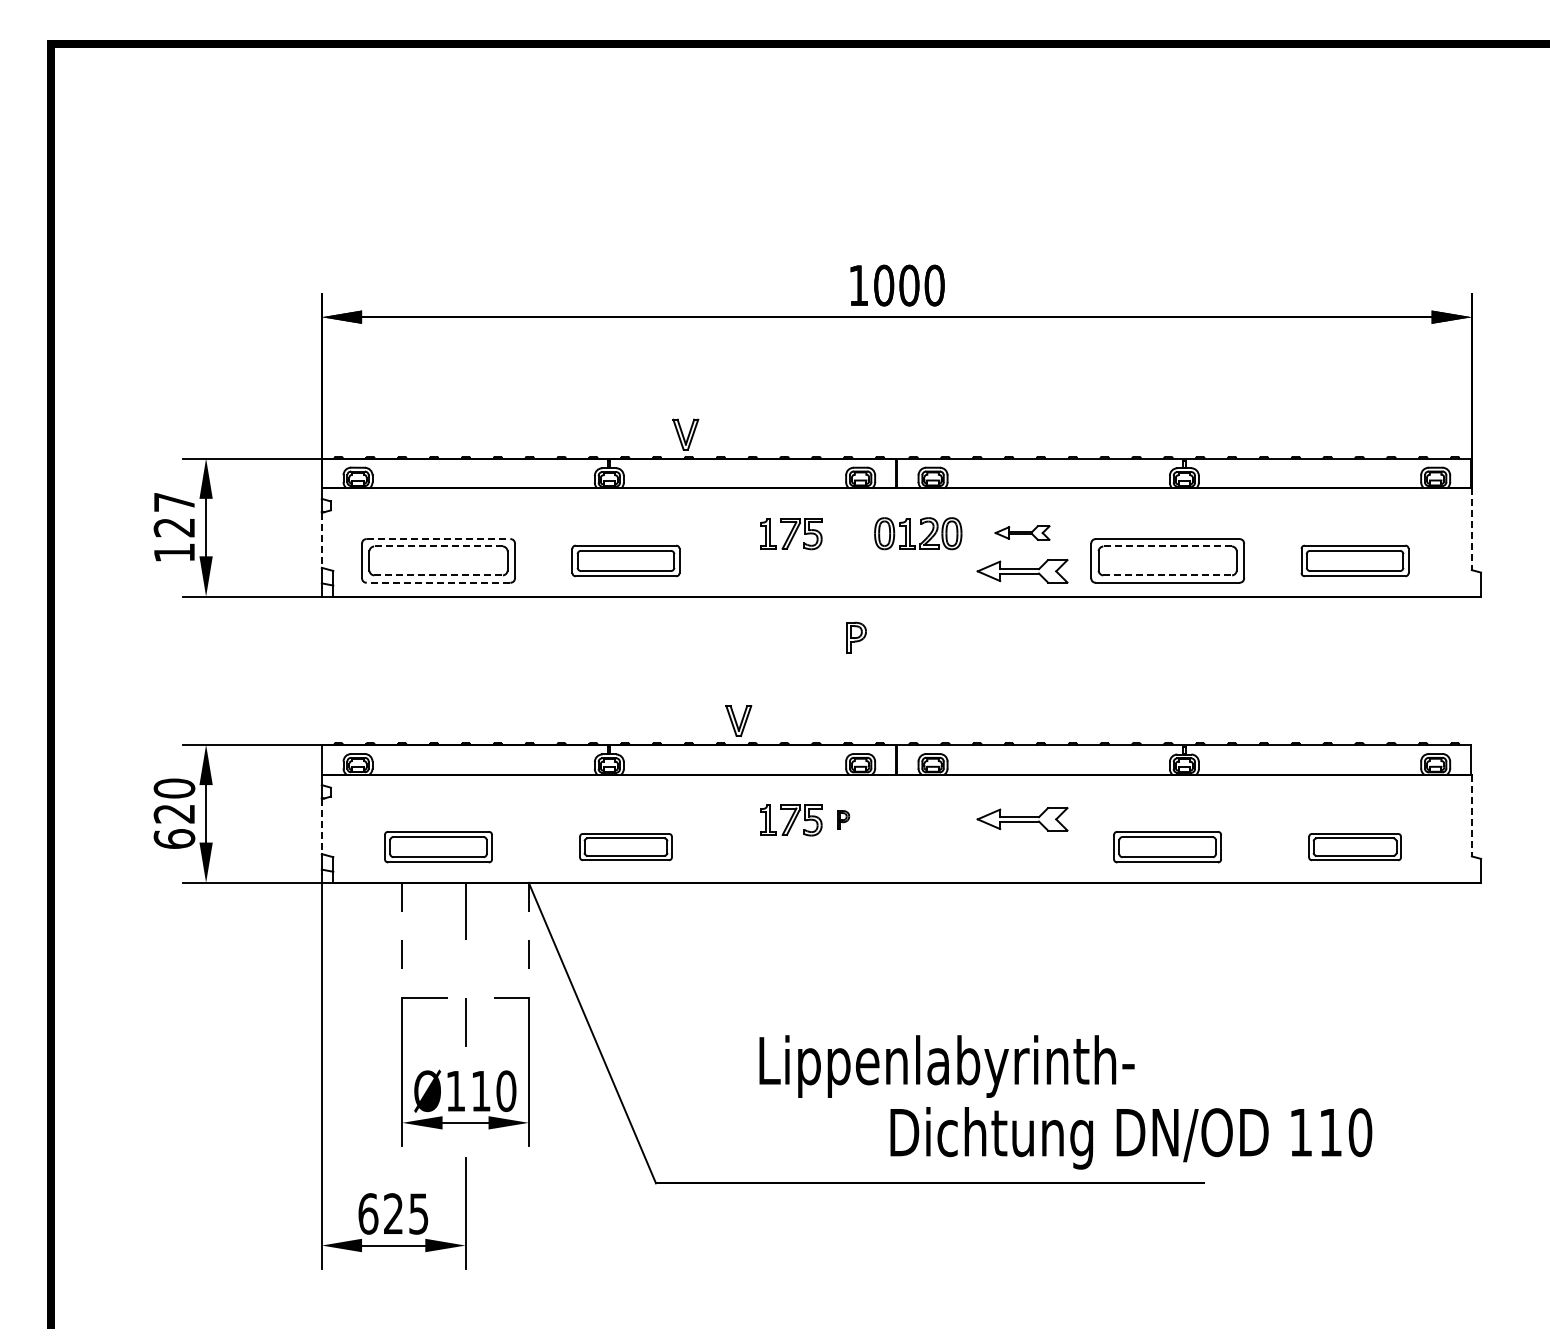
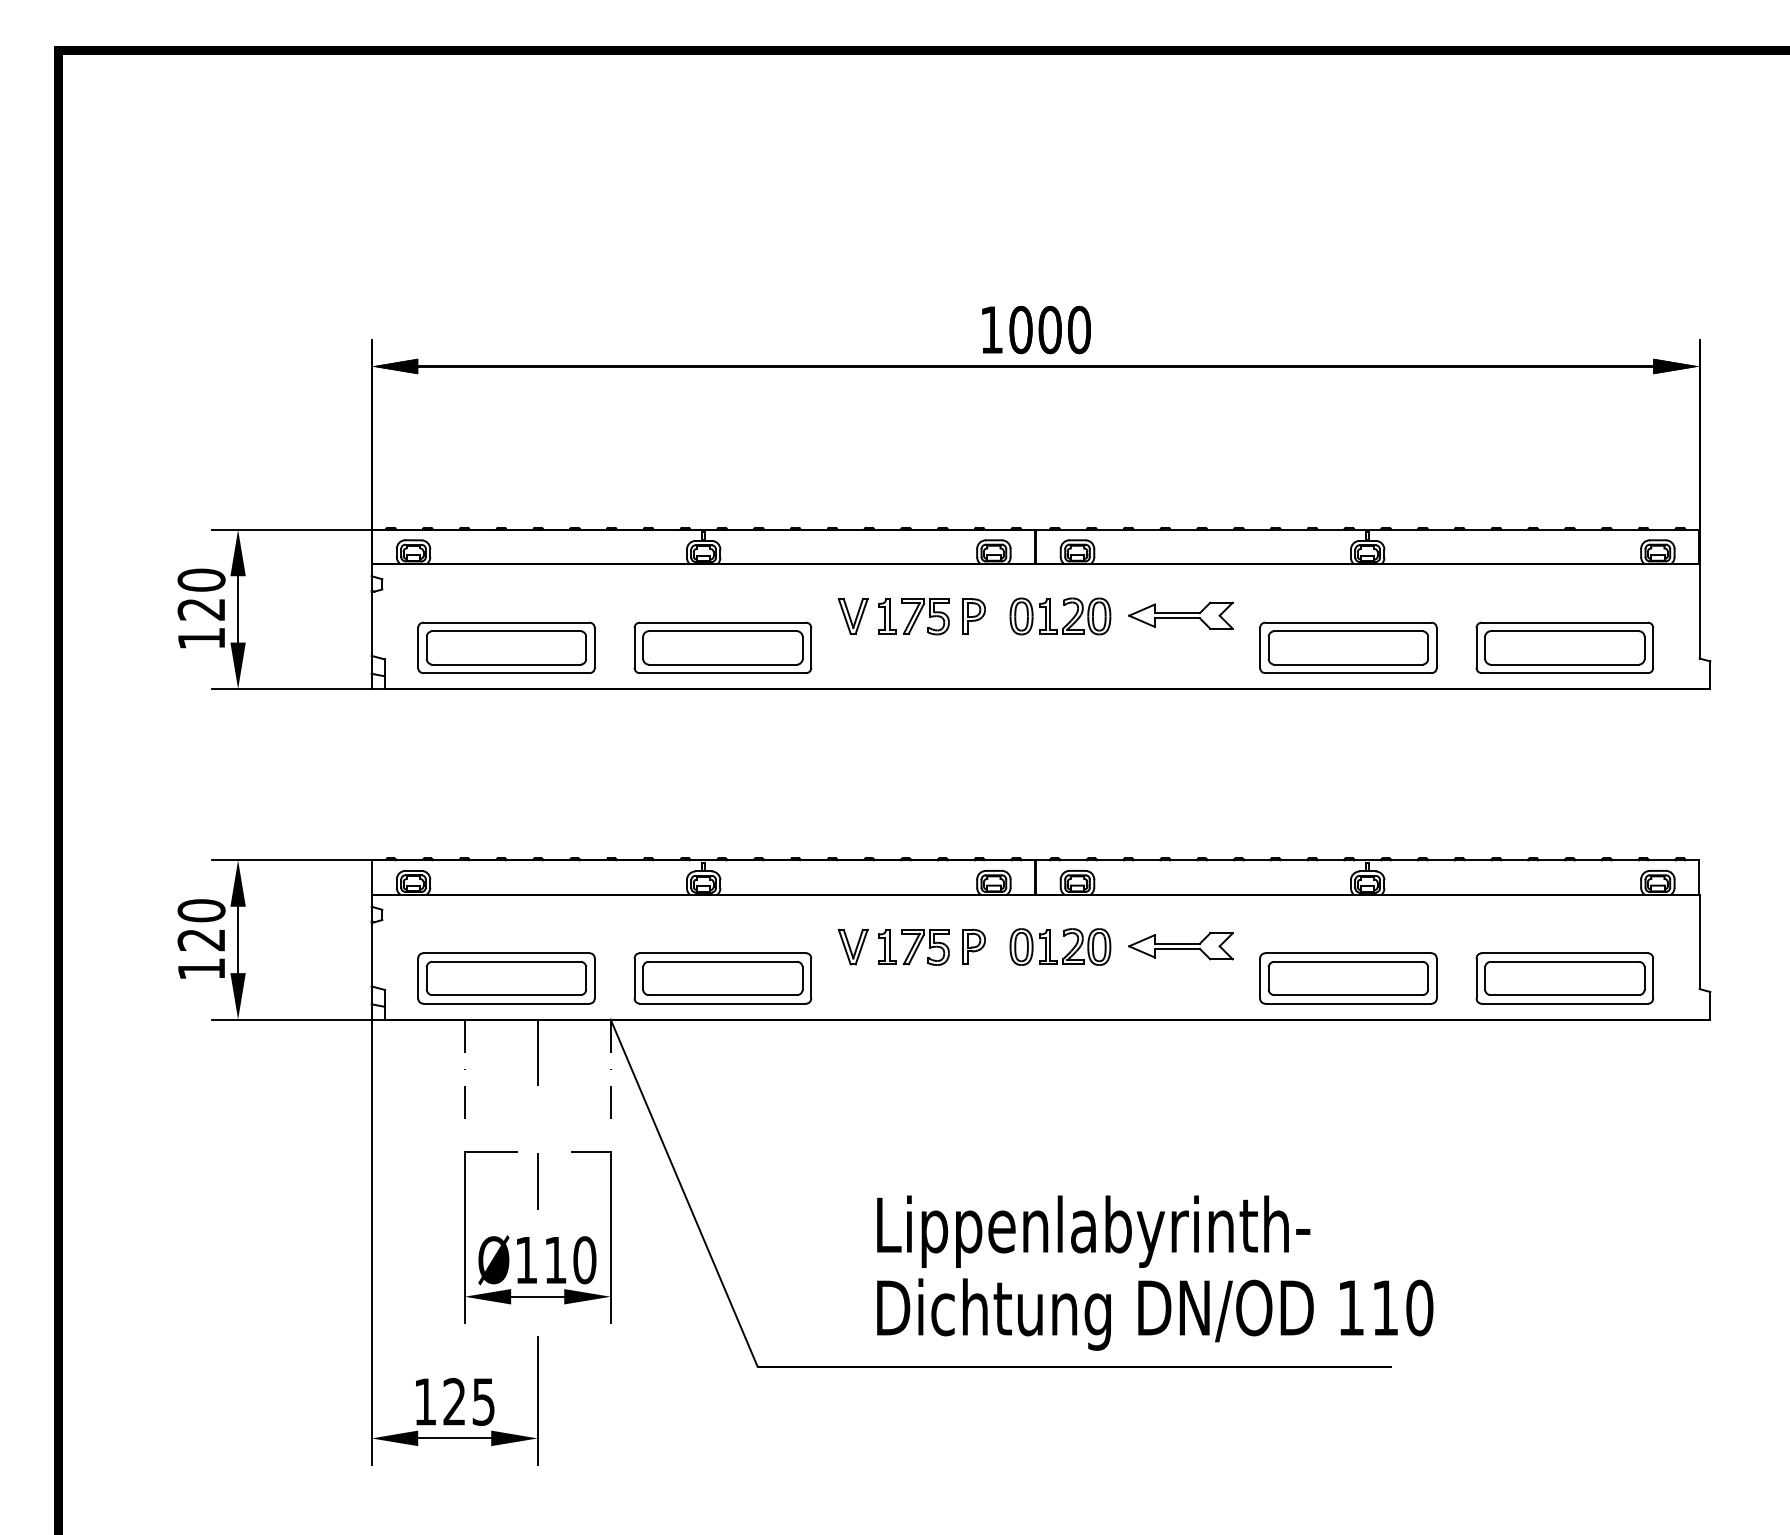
part: (685, 434) -> (852, 616), moved
text: (174, 502) -> (201, 580), 127 -> 120
line: (1471, 529) -> (1699, 611), dashed -> solid
part: (1022, 532) -> (1180, 615), size x1.67
line: (438, 539) -> (506, 623), dashed -> solid
line: (321, 540) -> (371, 624), dashed -> solid
line: (438, 546) -> (506, 631), dashed -> solid
line: (1167, 546) -> (1348, 631), dashed -> solid
part: (625, 560) -> (722, 647), size x1.43
part: (1354, 560) -> (1564, 647), size x1.43
part: (1022, 571) -> (1180, 660), removed
line: (439, 575) -> (507, 664), dashed -> solid
line: (1168, 575) -> (1349, 664), dashed -> solid
line: (438, 582) -> (506, 672), dashed -> solid
part: (856, 637) -> (974, 616), moved
part: (738, 720) -> (852, 946), moved
line: (1471, 815) -> (1699, 941), dashed -> solid
part: (843, 819) -> (974, 946), size x1.67
part: (910, 819) -> (1051, 946), added
line: (321, 827) -> (371, 955), dashed -> solid
text: (174, 838) -> (201, 968), 620 -> 120
part: (438, 846) -> (506, 977), size x1.43
part: (625, 846) -> (722, 977), size x1.67
part: (1167, 846) -> (1348, 977), size x1.43
part: (1354, 846) -> (1564, 977), size x1.67
text: (1131, 1138) -> (1155, 1314), moved
text: (368, 1213) -> (425, 1401), 625 -> 125

